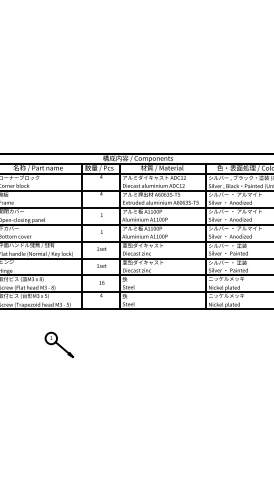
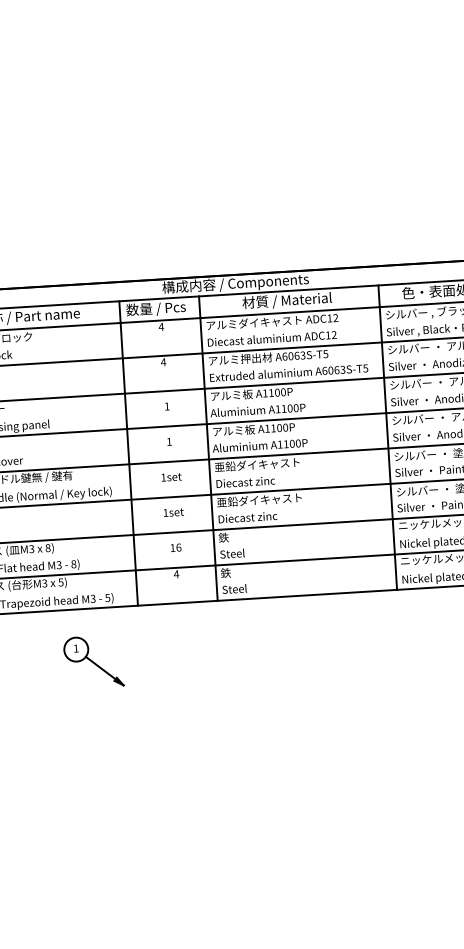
part: (58, 344) -> (92, 661), moved

